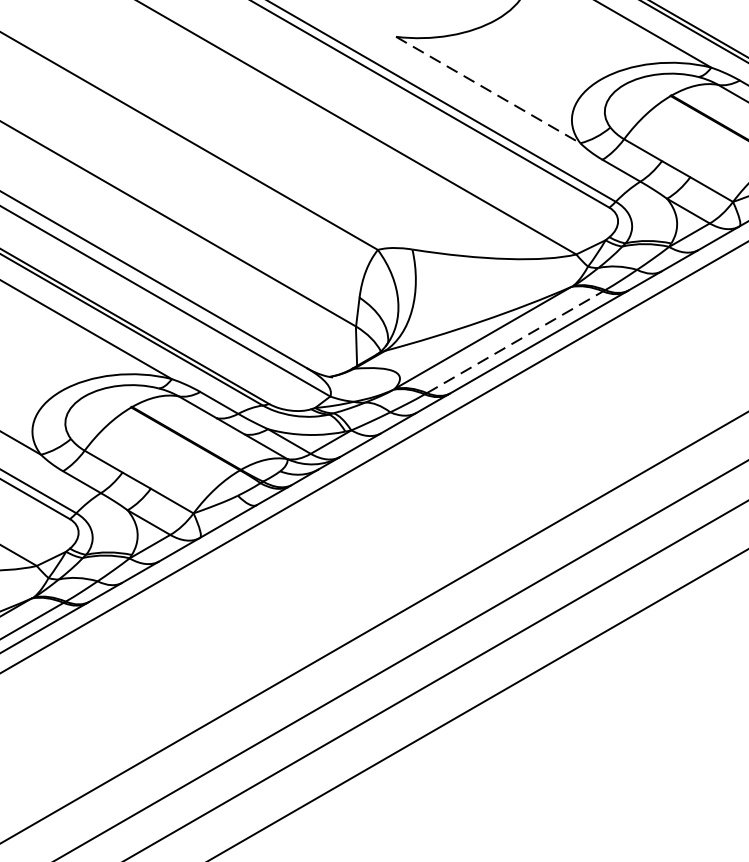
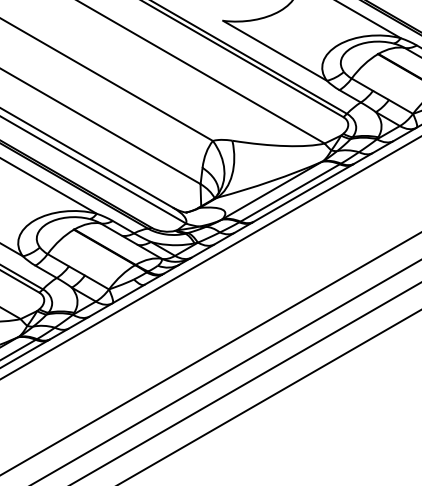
line: (488, 89) -> (275, 50), dashed -> solid
line: (515, 341) -> (290, 192), dashed -> solid

